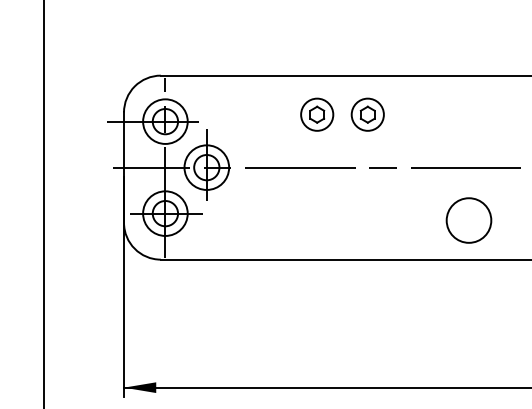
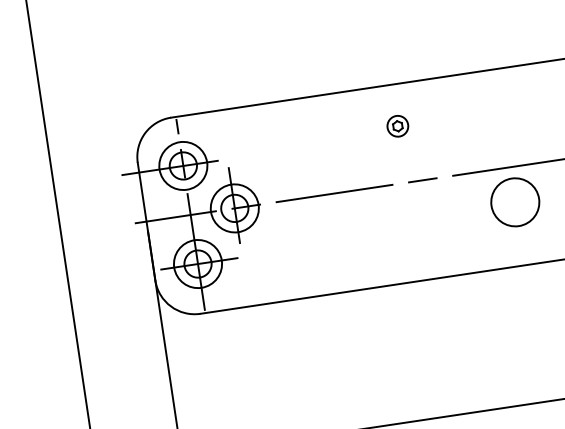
part: (317, 114) -> (344, 134), removed
part: (367, 114) -> (397, 126), size x0.6
circle: (468, 220) -> (514, 202), moved

